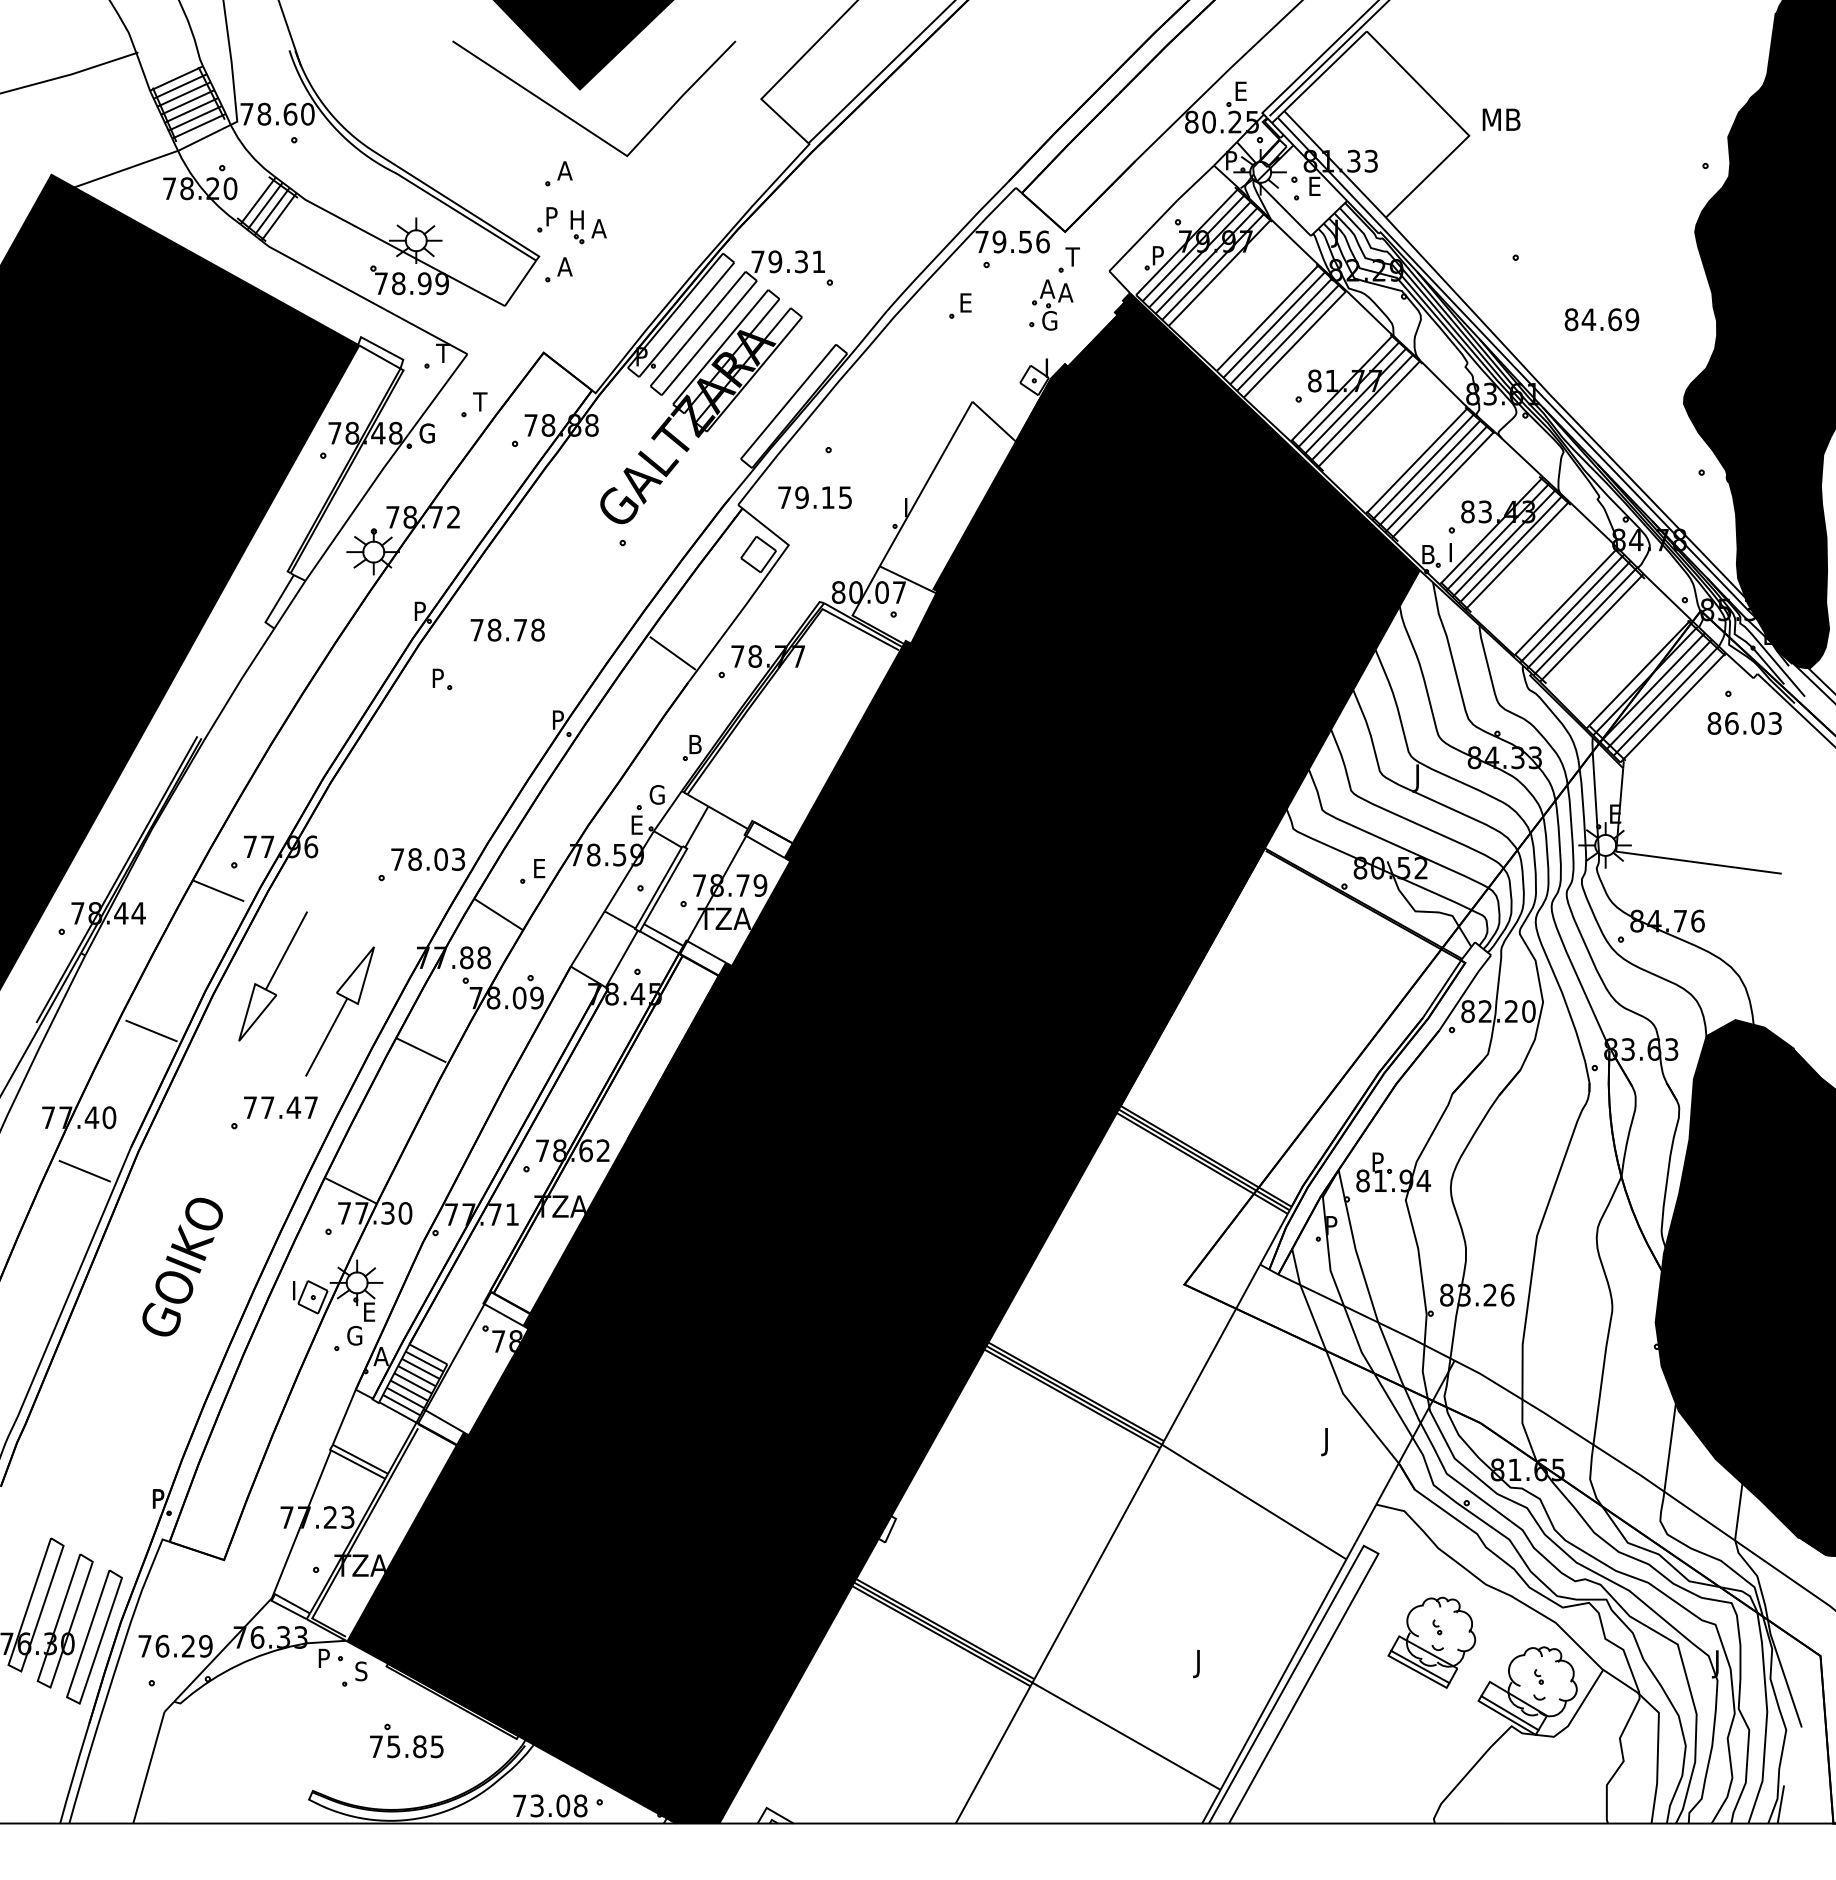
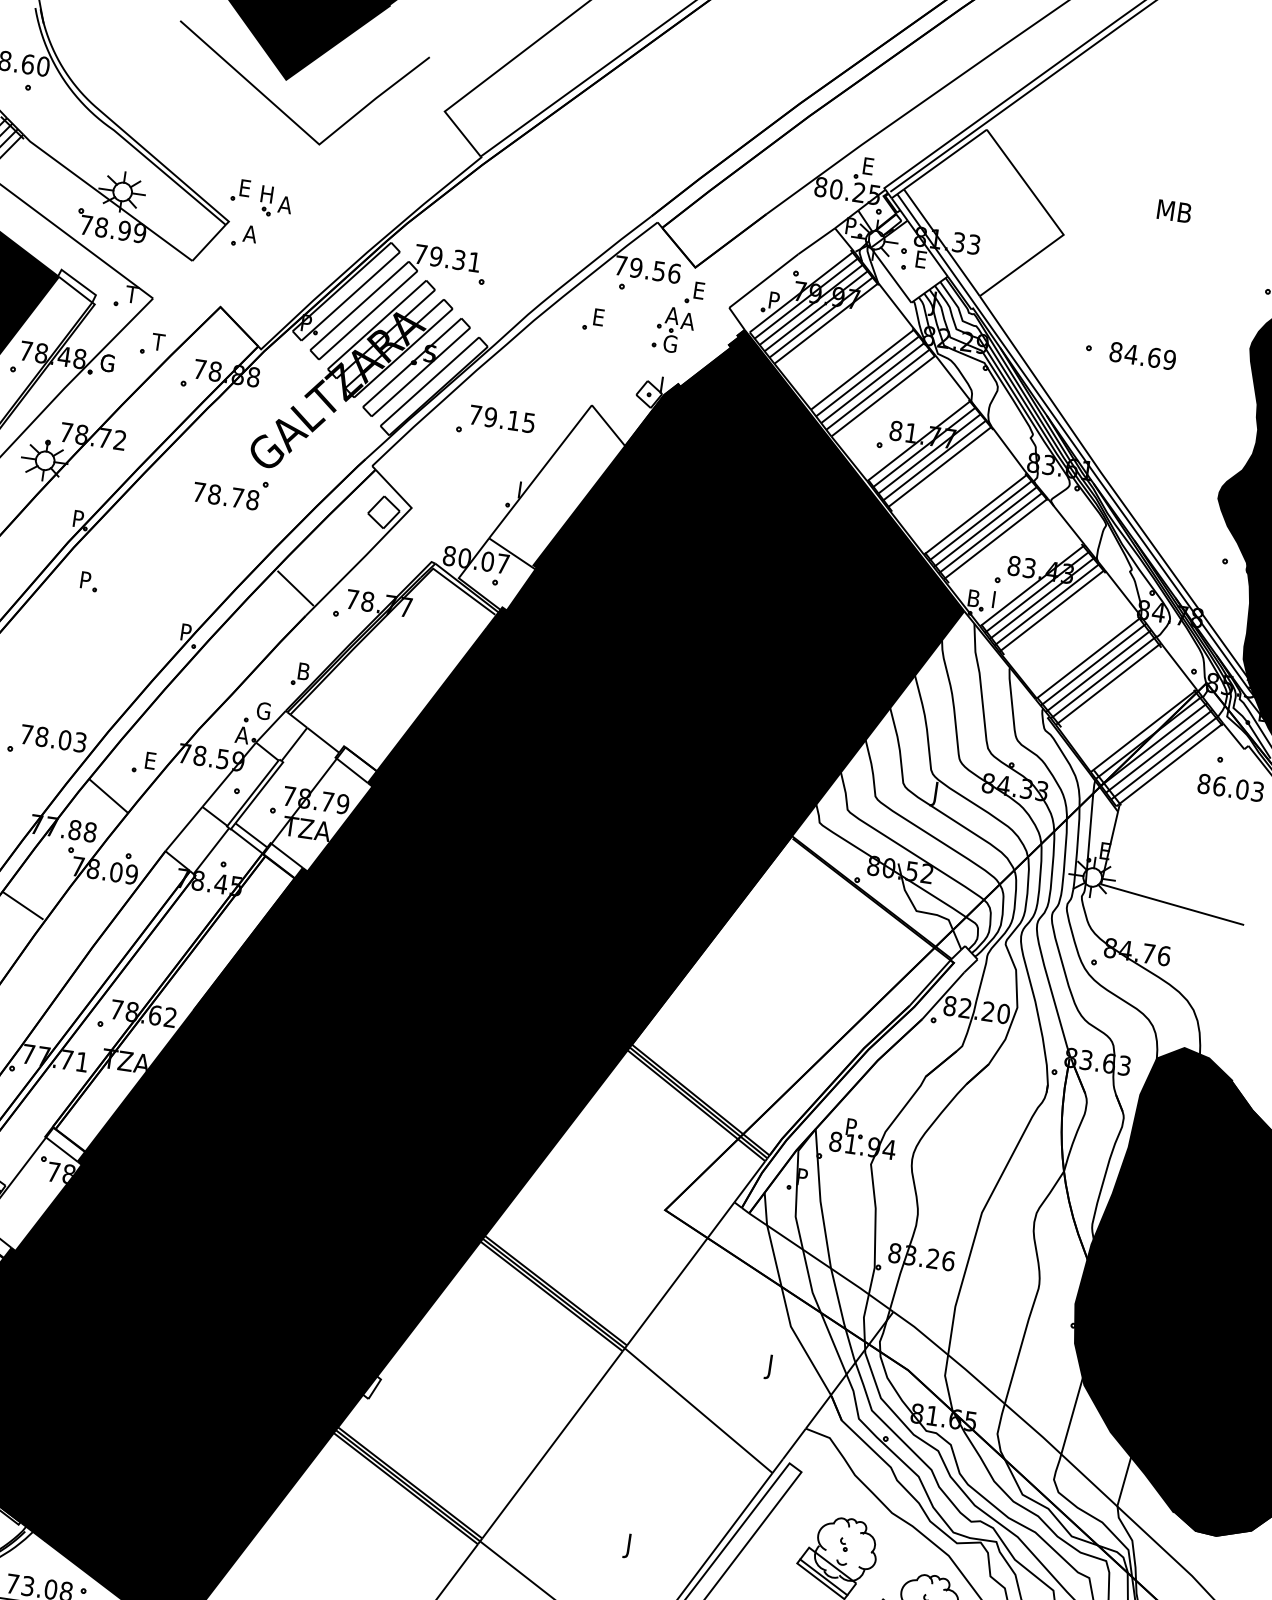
text: (1501, 119) -> (1174, 211), moved
part: (558, 173) -> (256, 151), removed
text: (552, 216) -> (245, 188), P -> E
text: (1072, 256) -> (698, 290), T -> E
text: (1601, 319) -> (1142, 355), moved
part: (771, 387) -> (416, 366), added
text: (814, 497) -> (501, 418), moved
text: (507, 629) -> (226, 495), moved
text: (637, 824) -> (242, 734), E -> A

